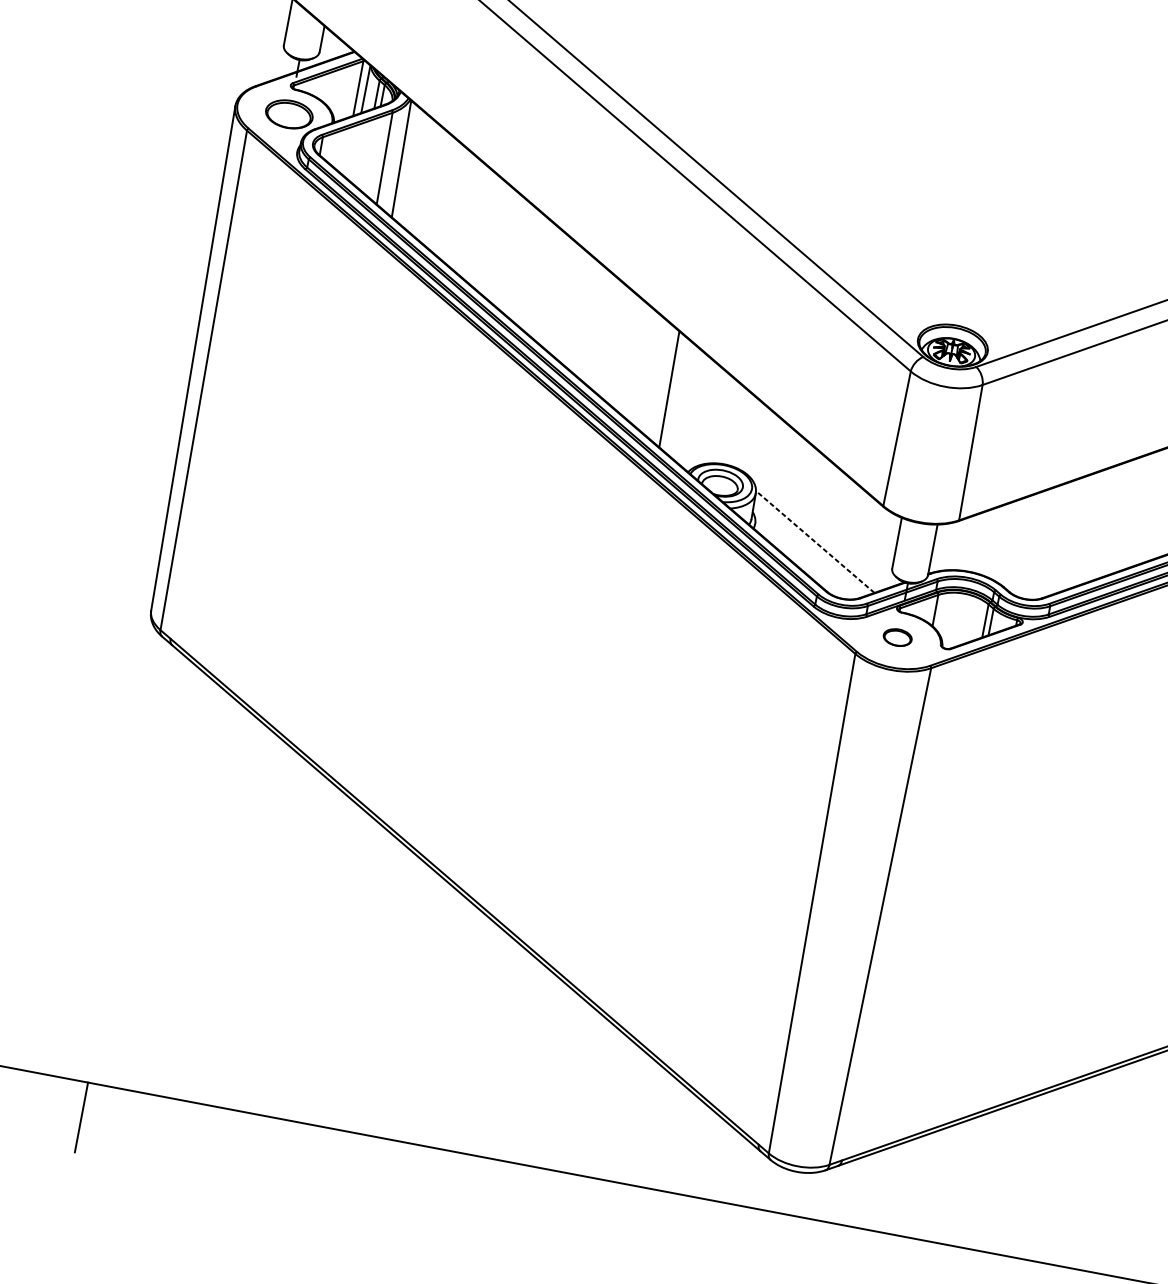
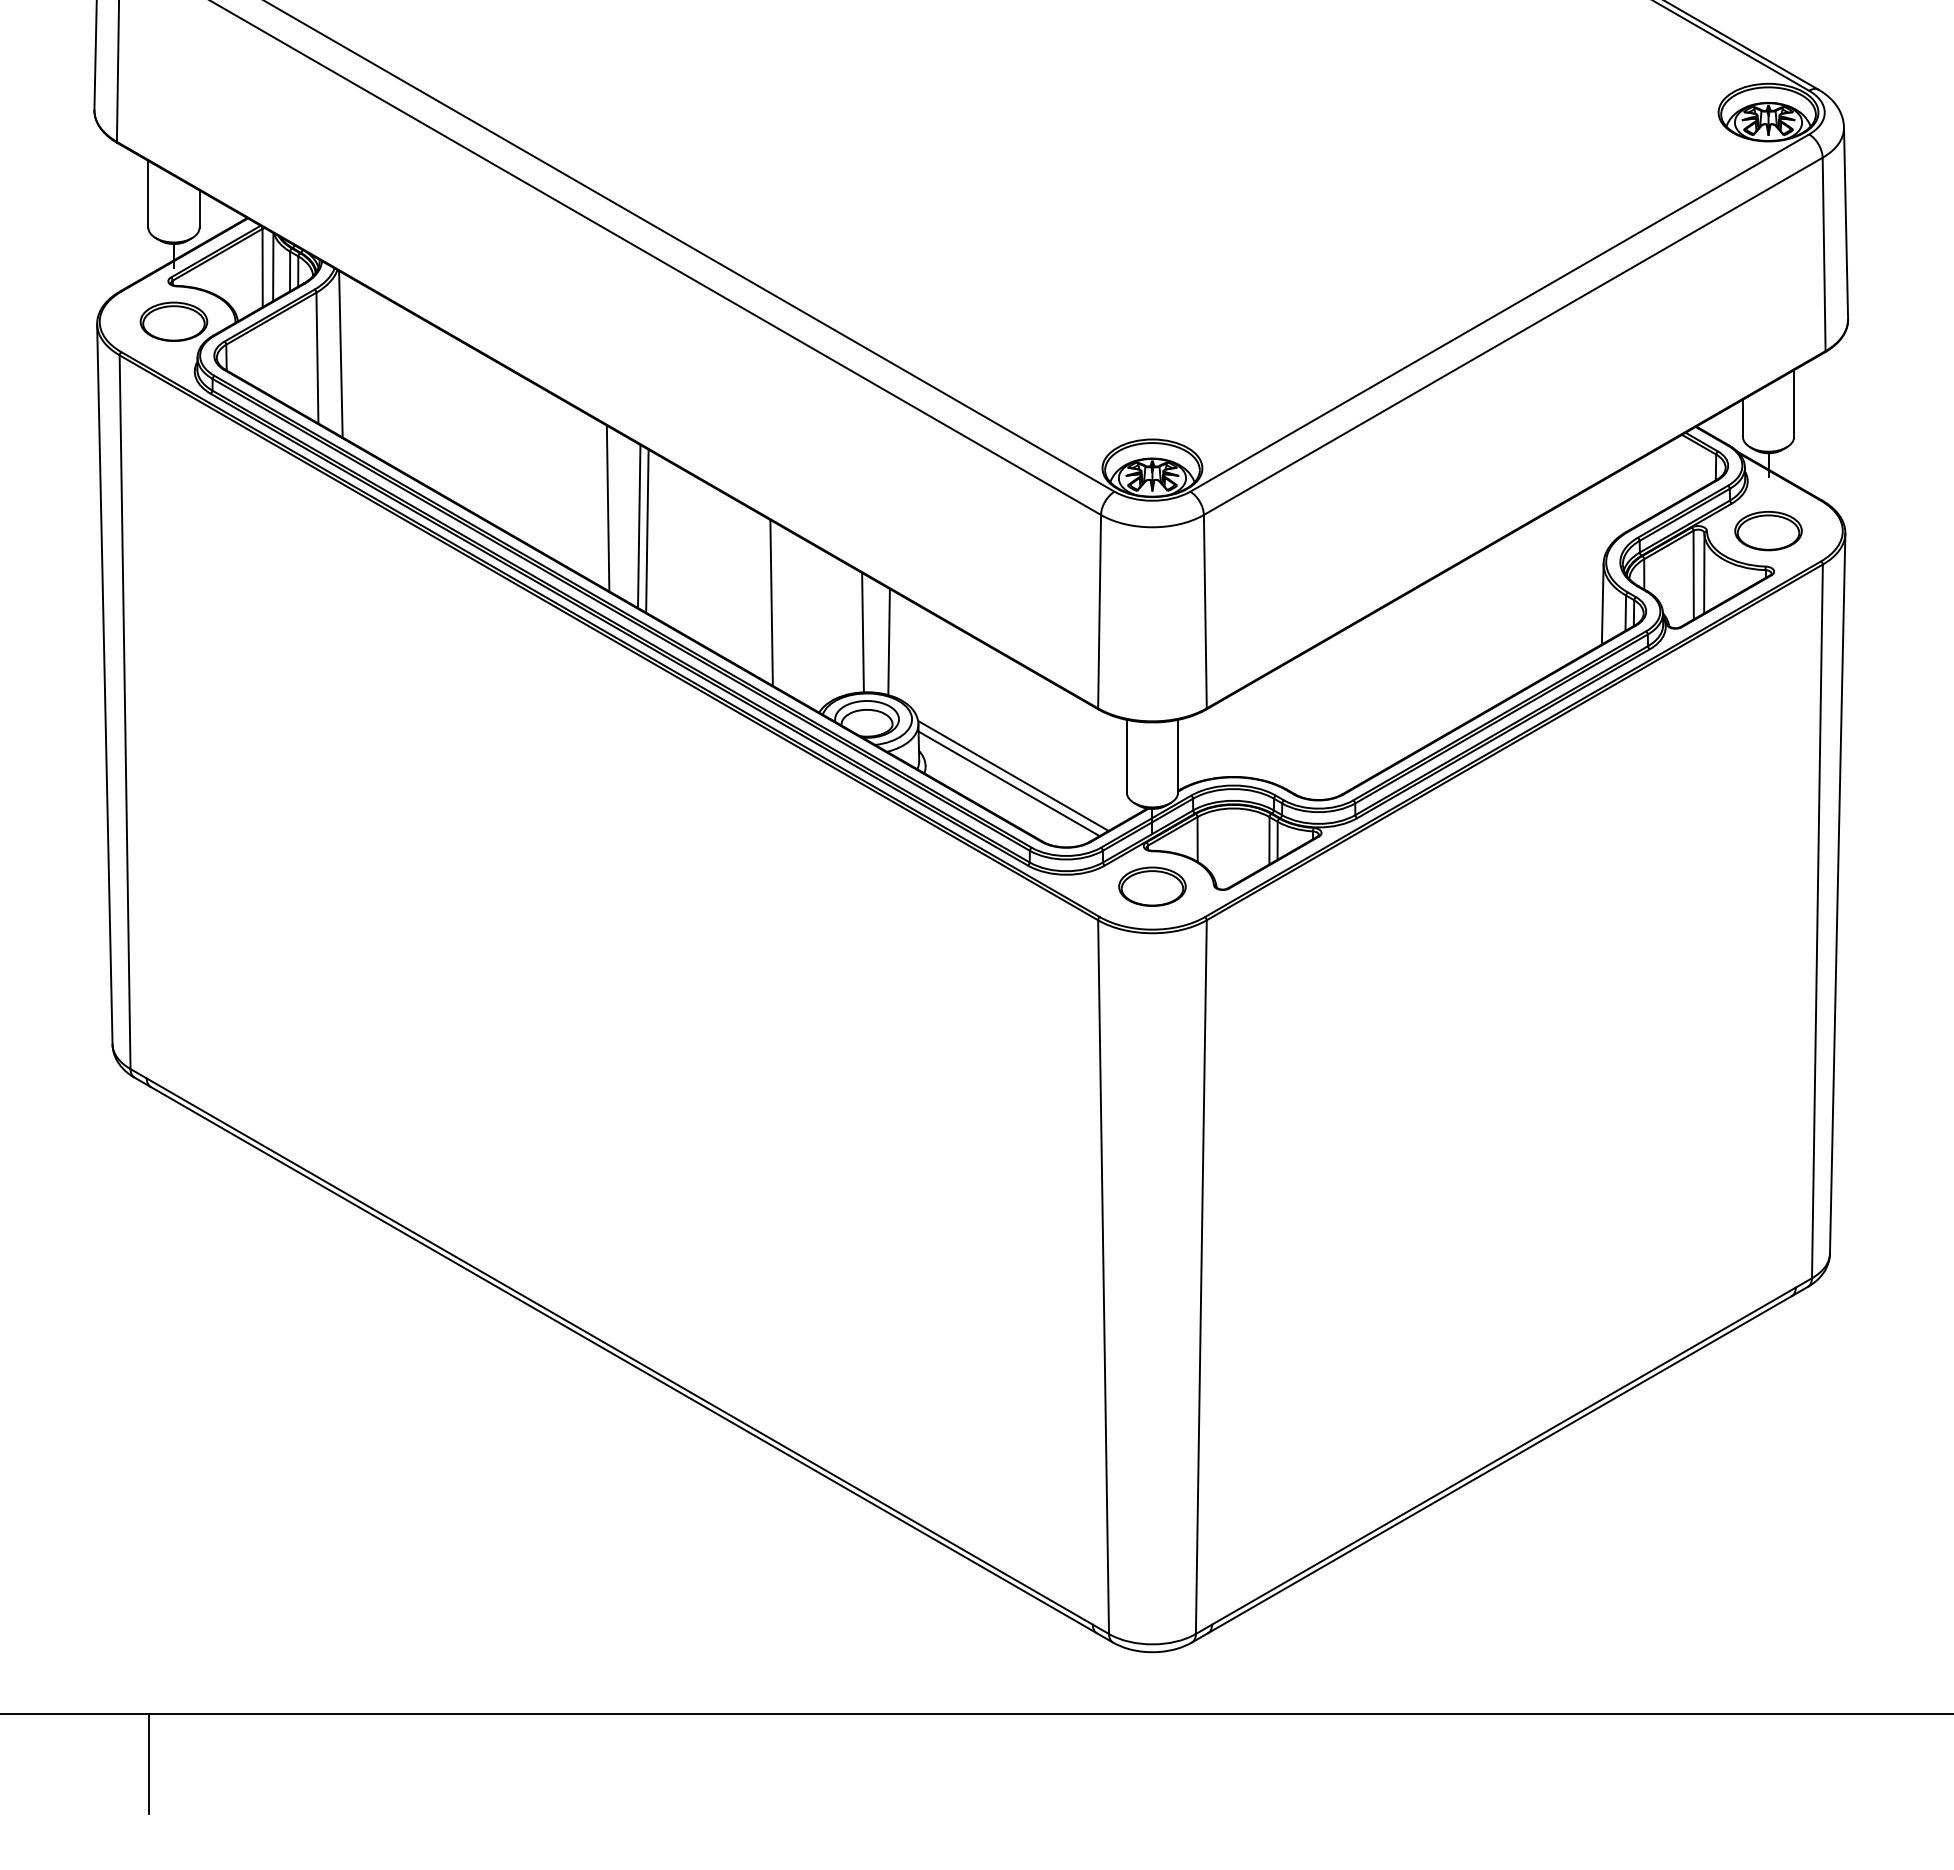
line: (567, 301) -> (607, 508), added
line: (587, 318) -> (639, 526), added
line: (592, 322) -> (647, 530), added
line: (728, 422) -> (862, 632), added
line: (745, 432) -> (888, 642), added
line: (815, 541) -> (1013, 775), dashed -> solid
line: (810, 546) -> (1008, 783), added
part: (897, 637) -> (1152, 886), size x1.67

